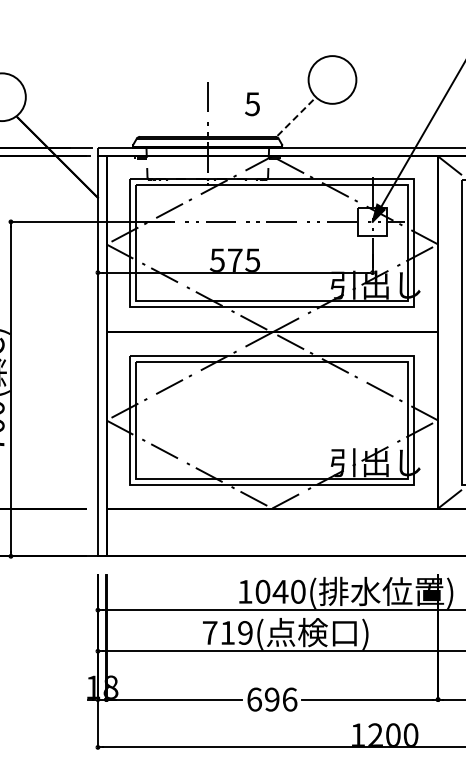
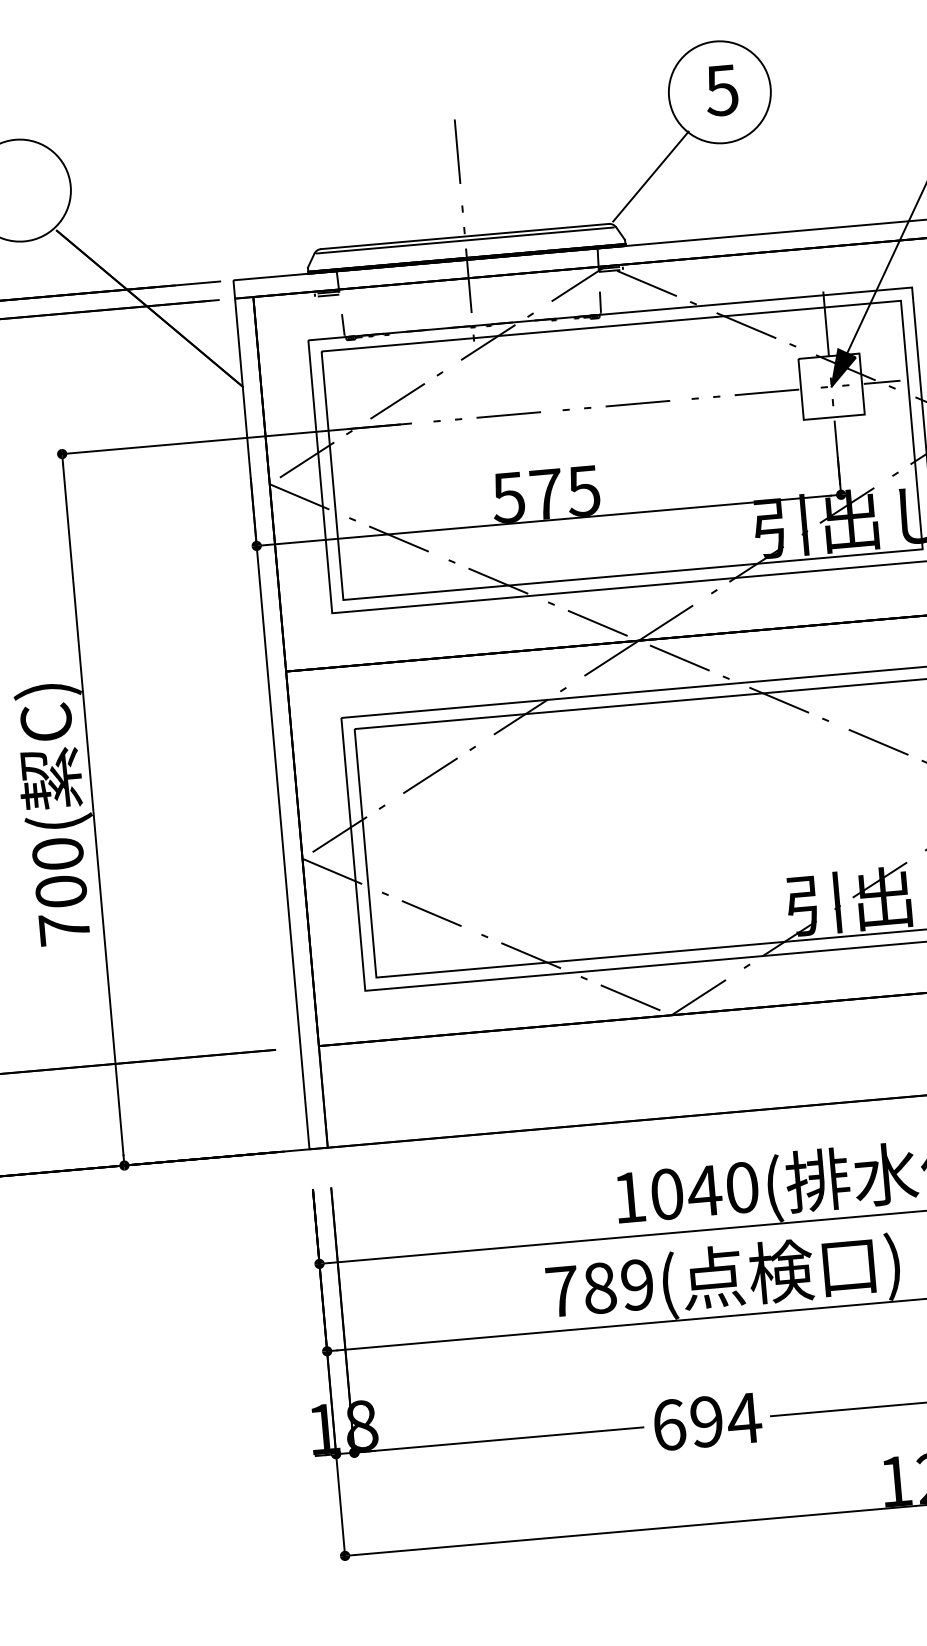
text: (252, 104) -> (721, 91), moved
line: (297, 116) -> (652, 176), dashed -> solid
text: (227, 632) -> (599, 1287), 719( -> 789(
text: (289, 699) -> (743, 1418), 696 -> 694

